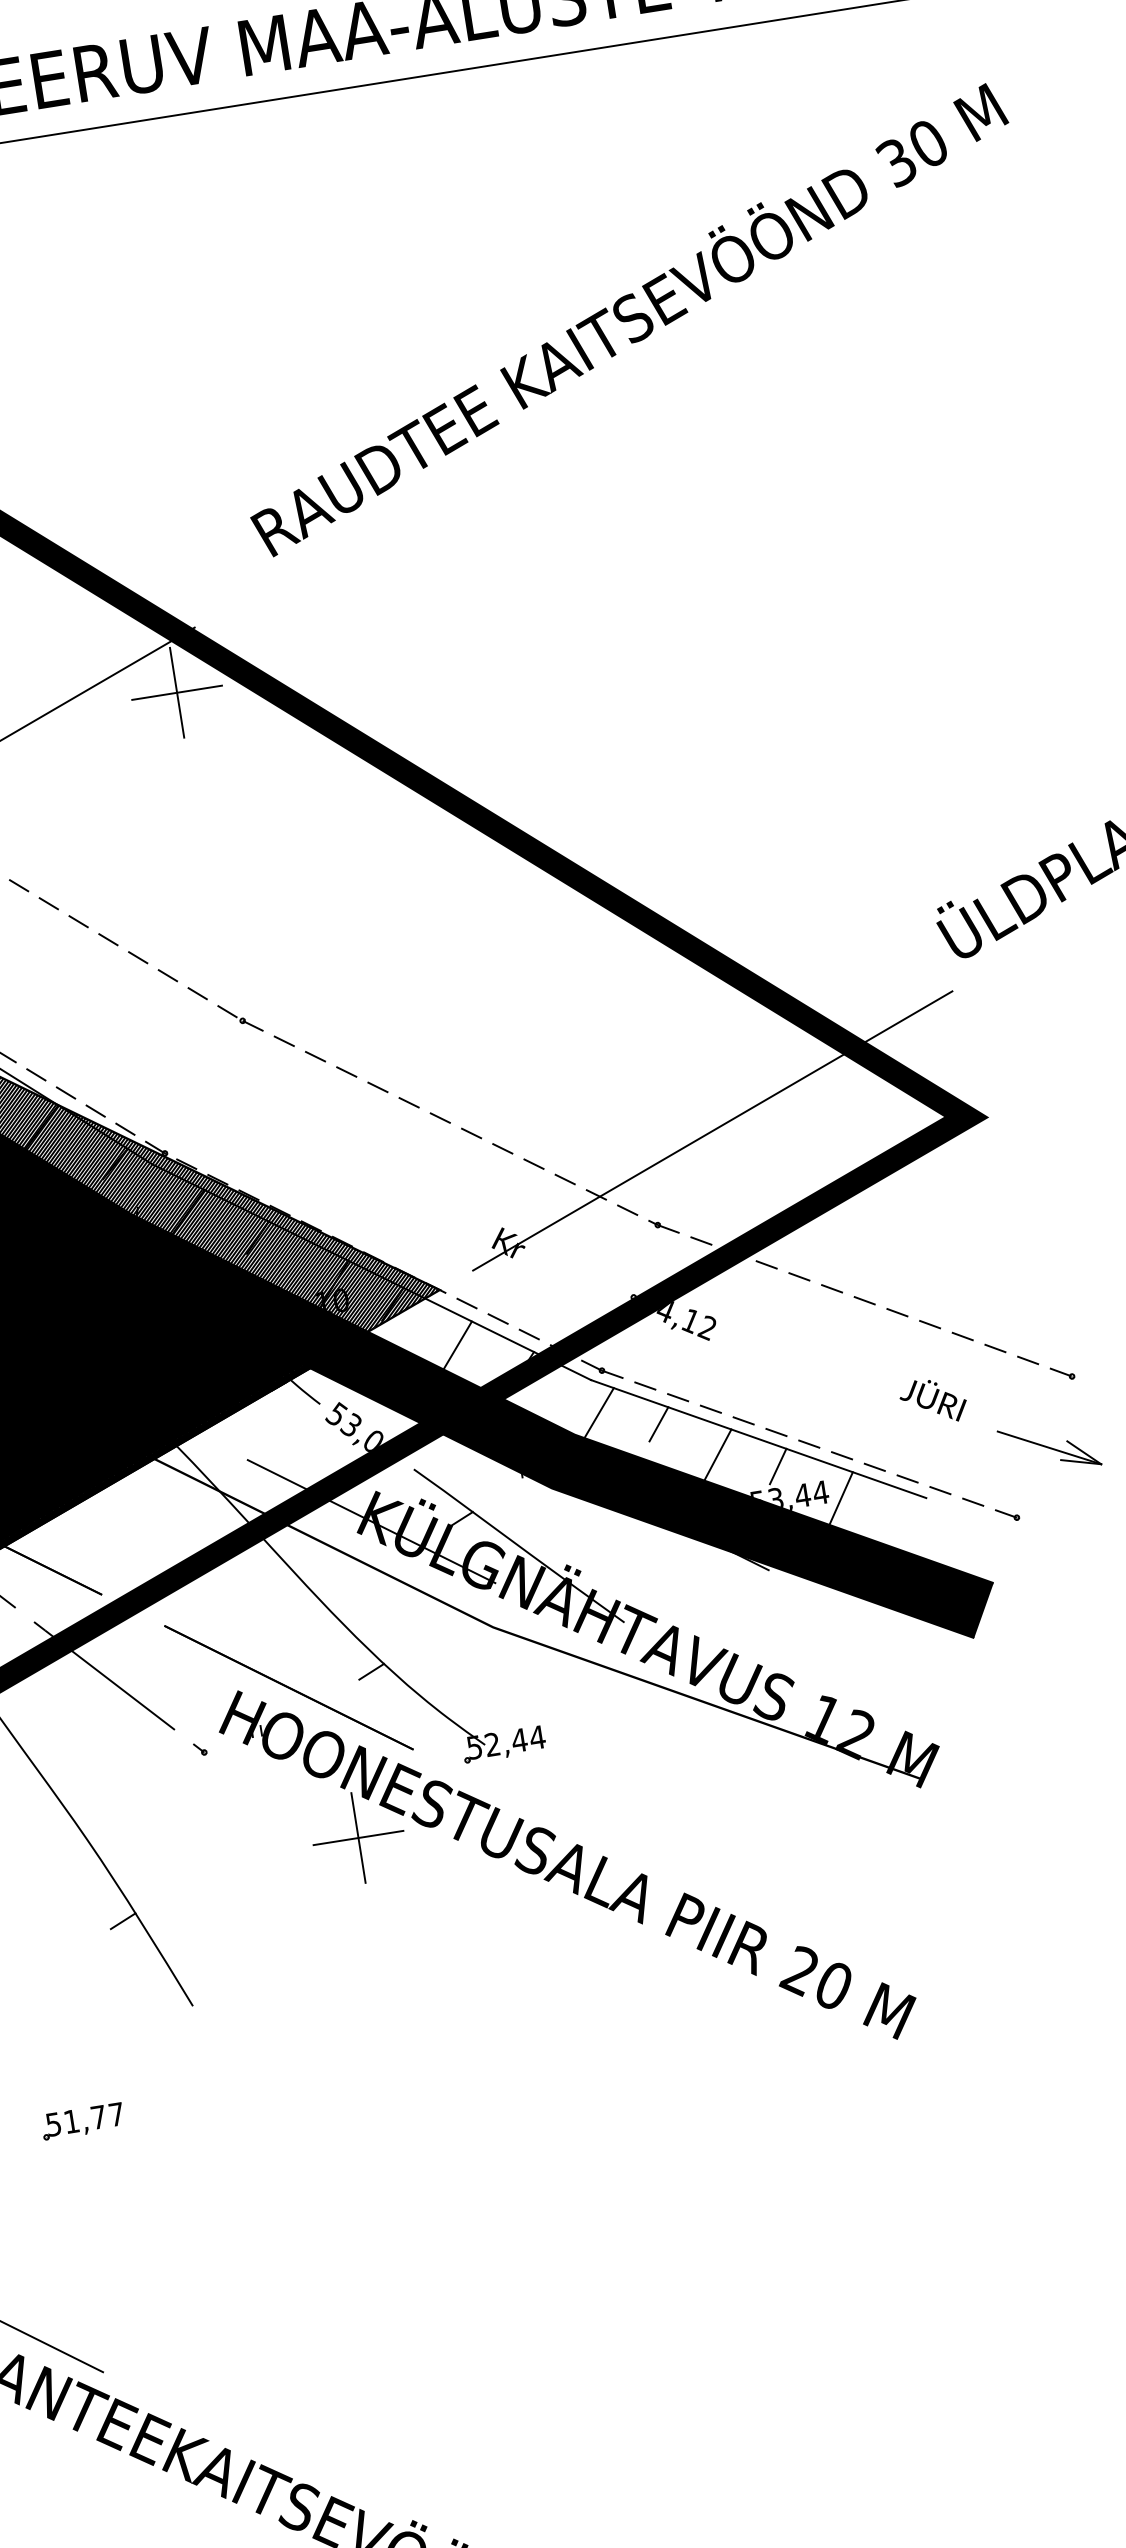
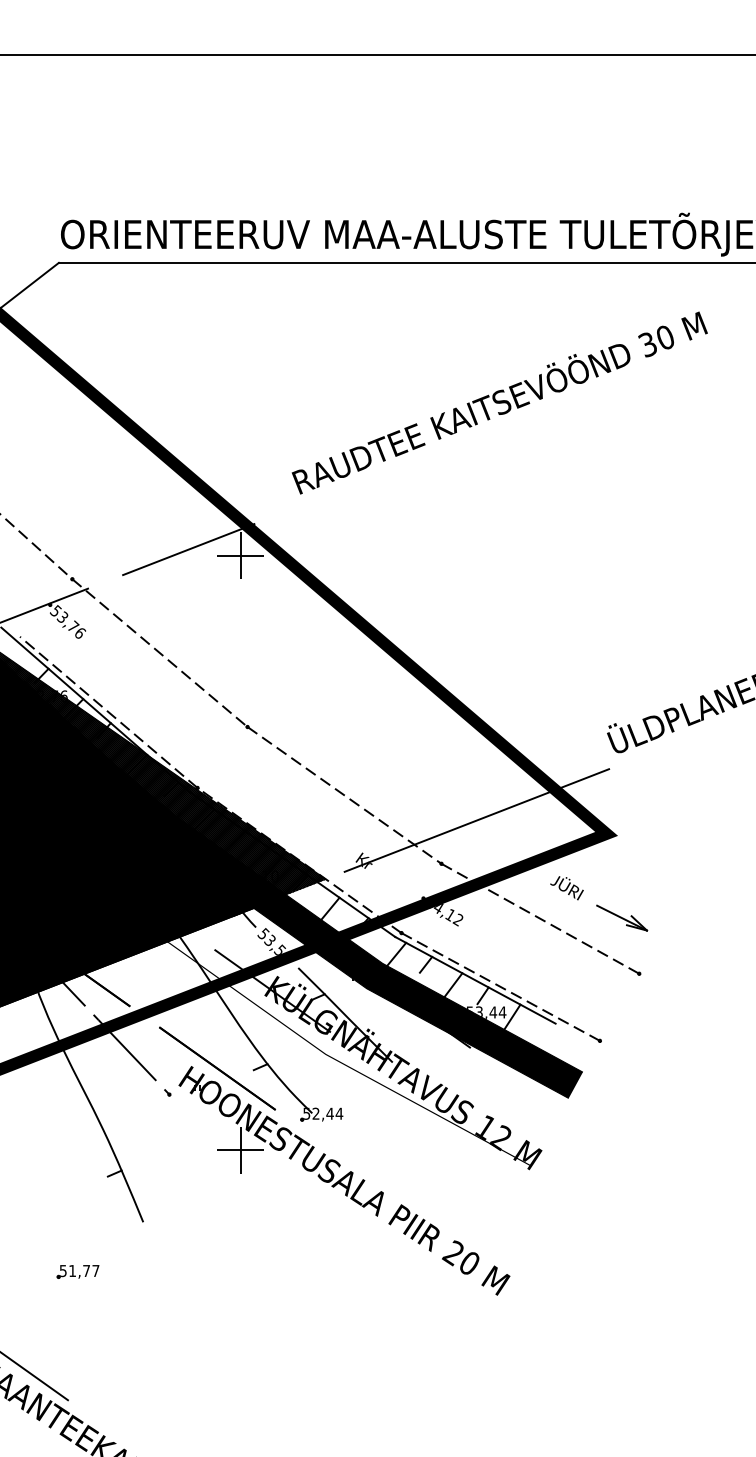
text: (932, 1402) -> (566, 888), moved
text: (372, 1439) -> (279, 949), 53,00 -> 53,50
part: (1050, 1446) -> (622, 917), moved

